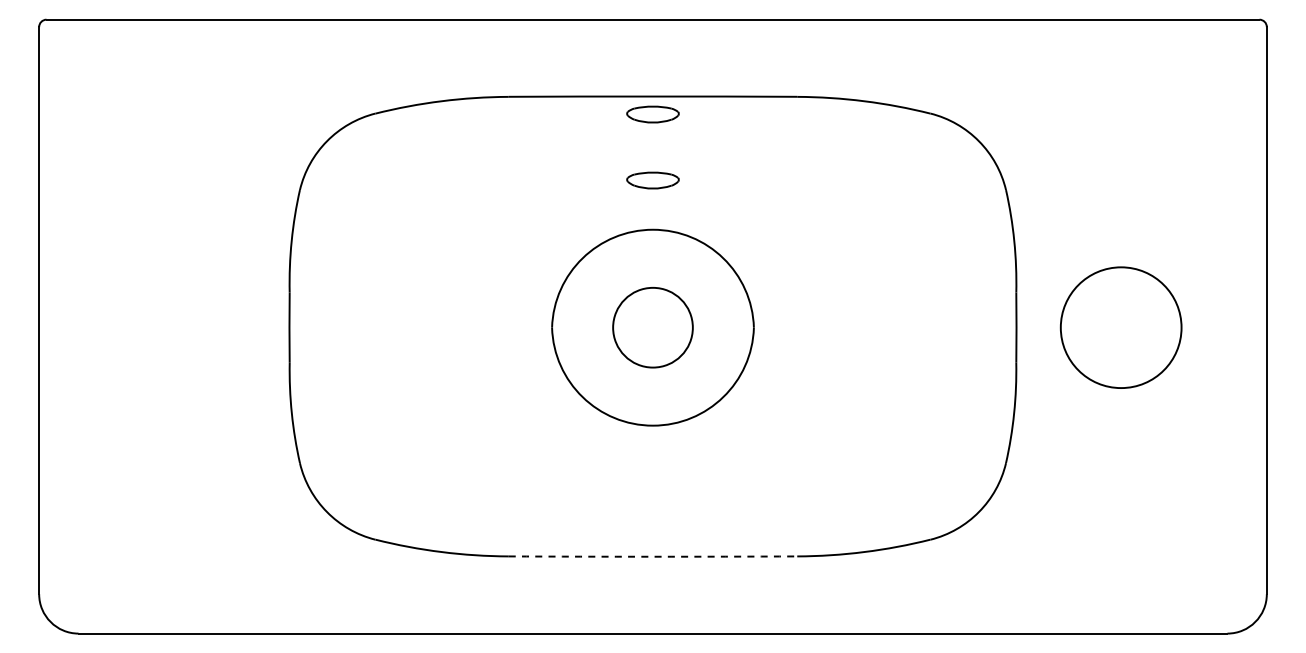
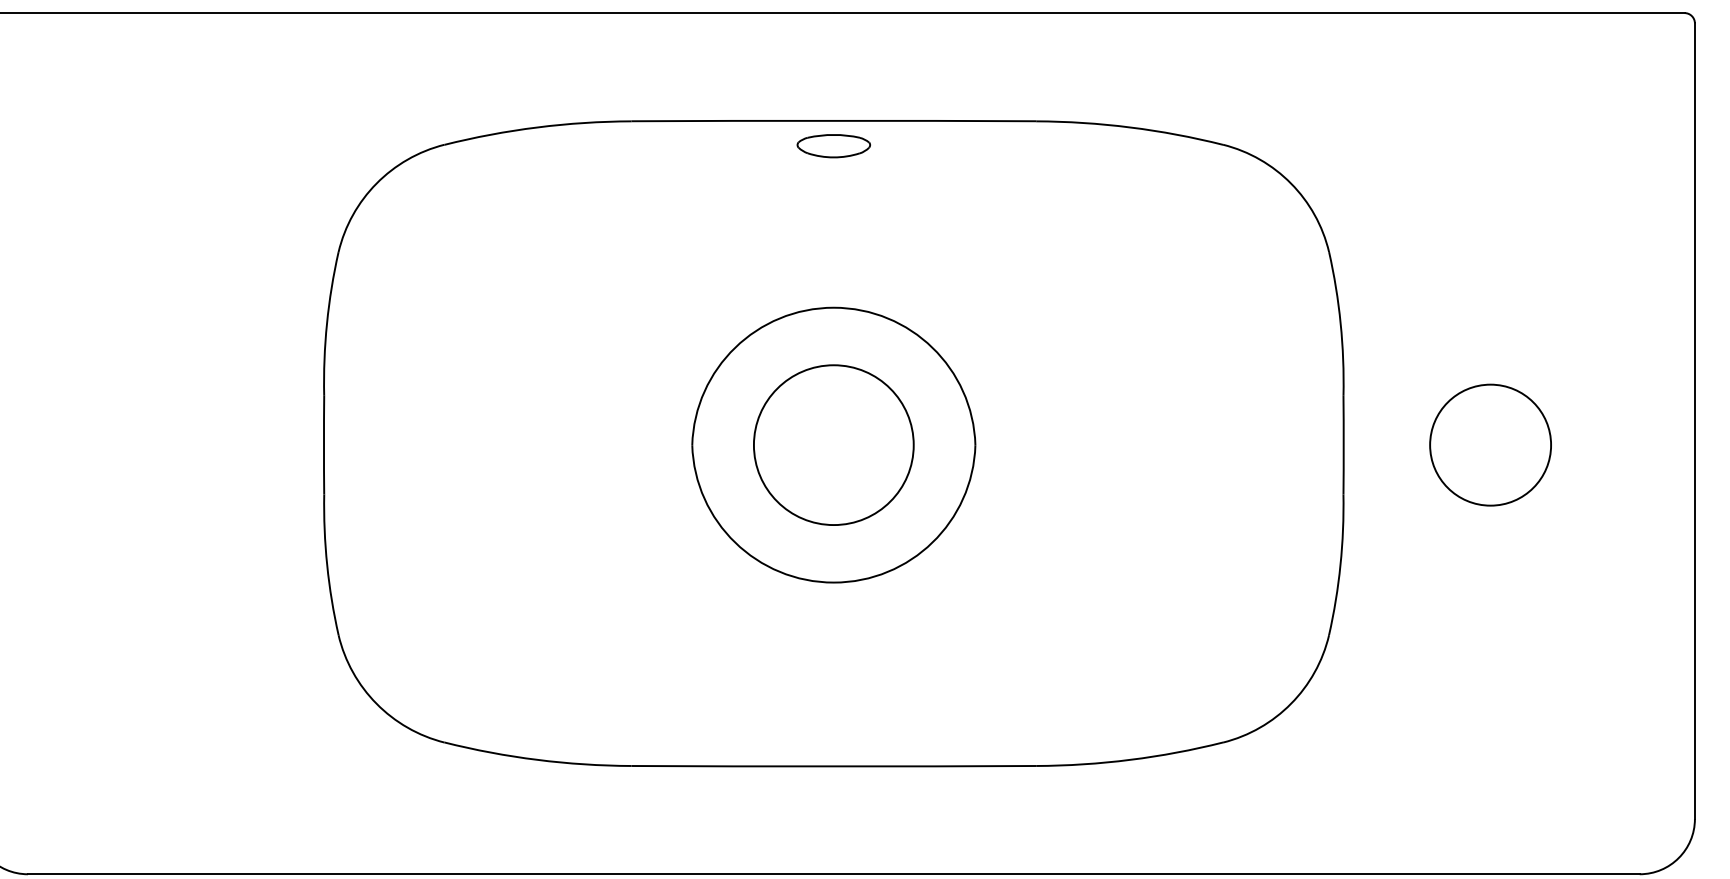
part: (652, 180) -> (833, 238), removed
circle: (652, 327) -> (833, 444), size x1.43
circle: (1121, 327) -> (1491, 444), size x0.71
arc: (653, 556) -> (834, 766), dashed -> solid

